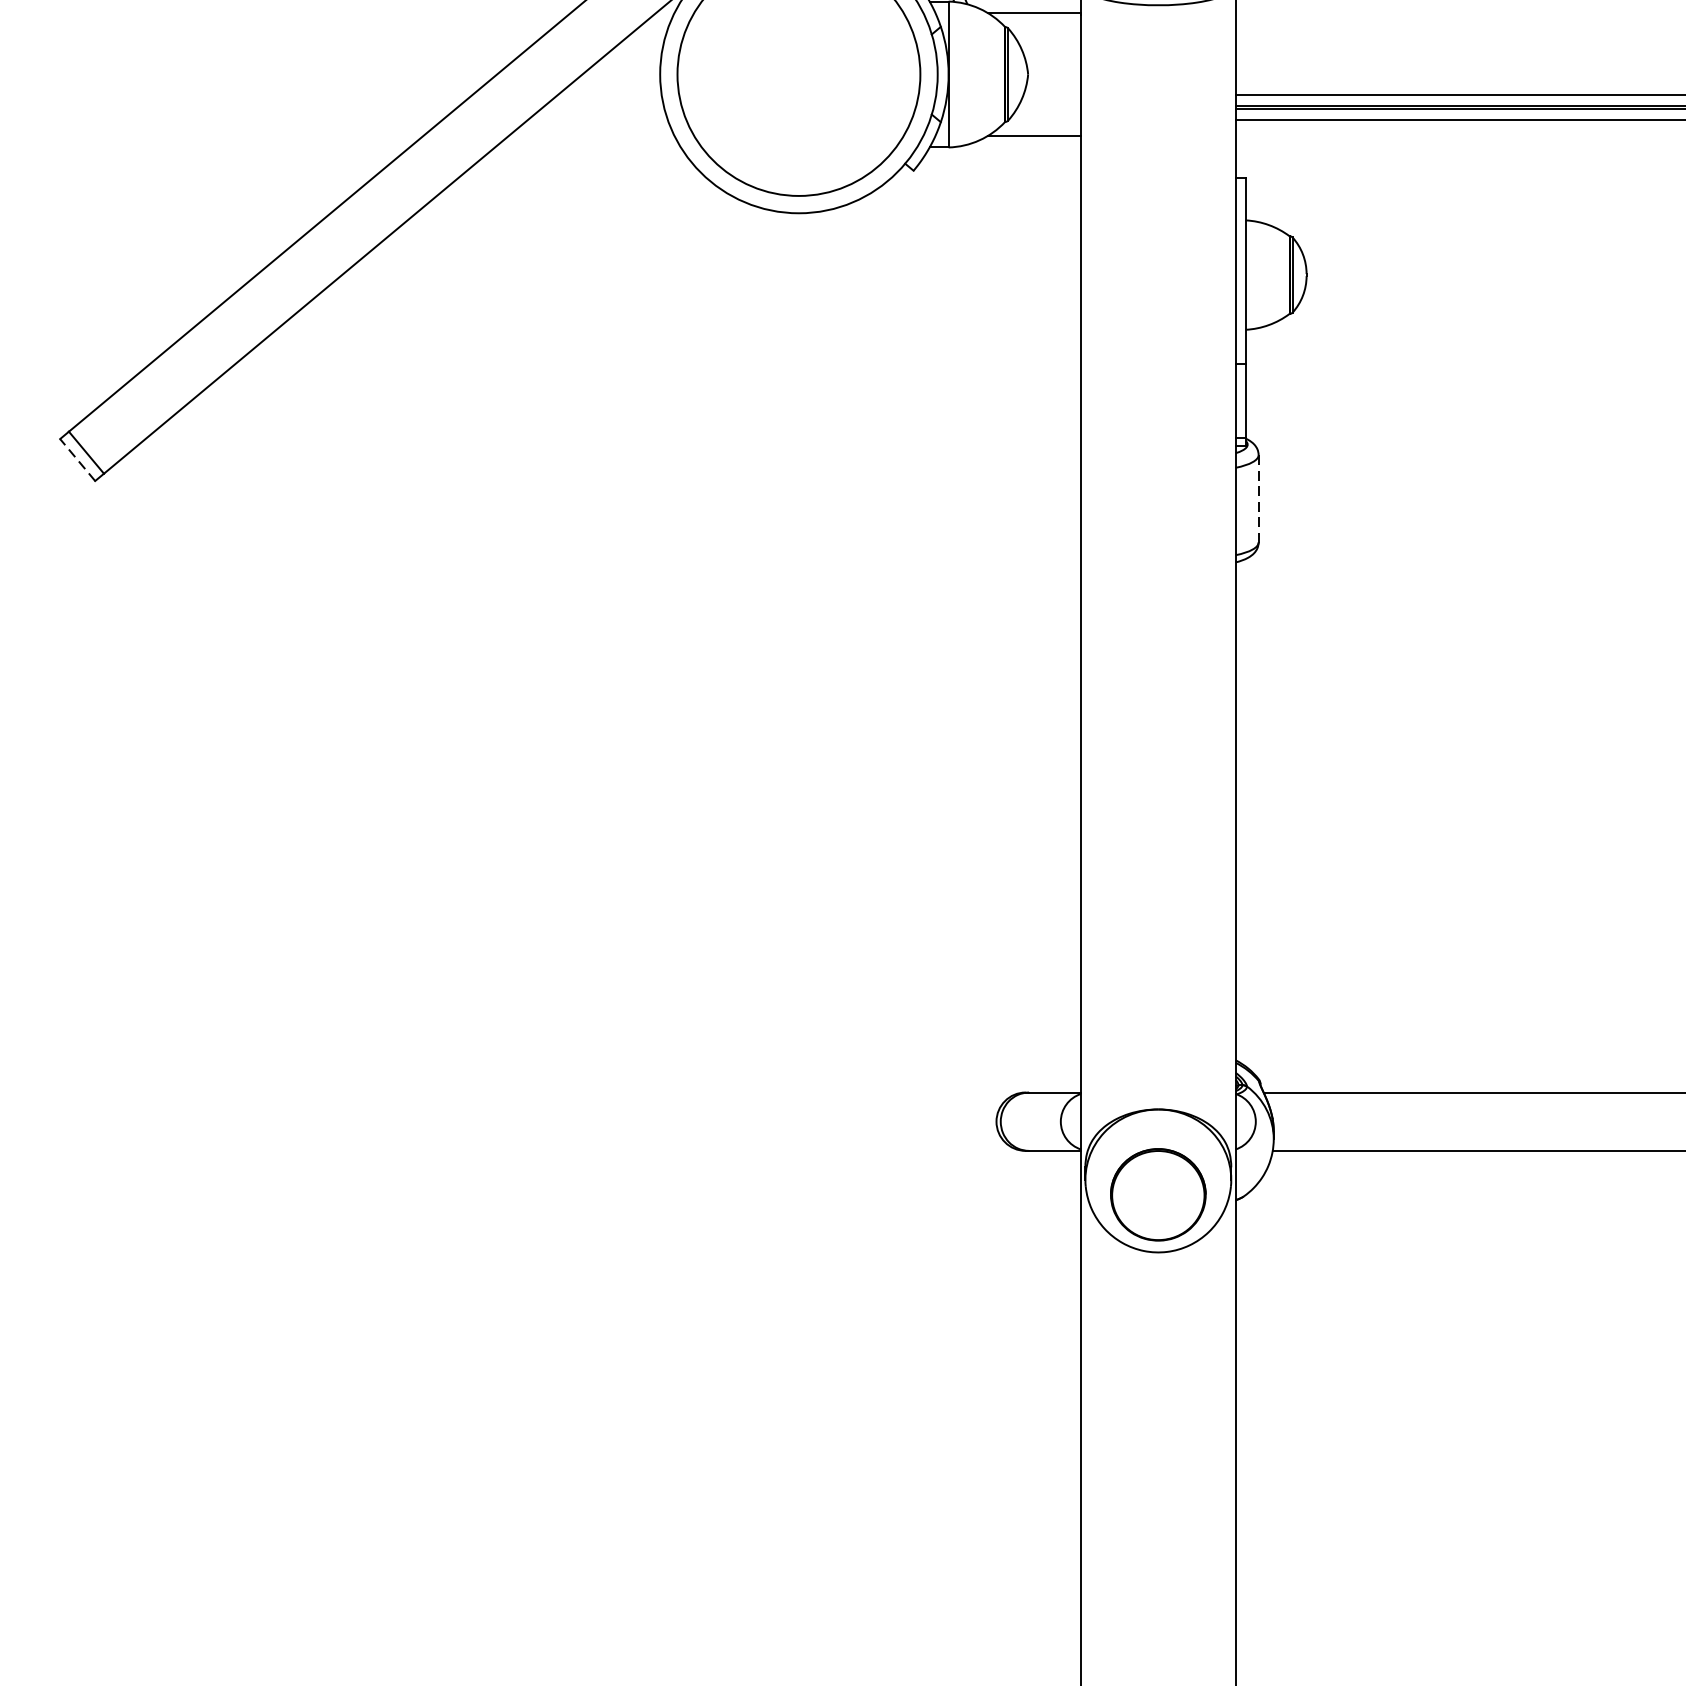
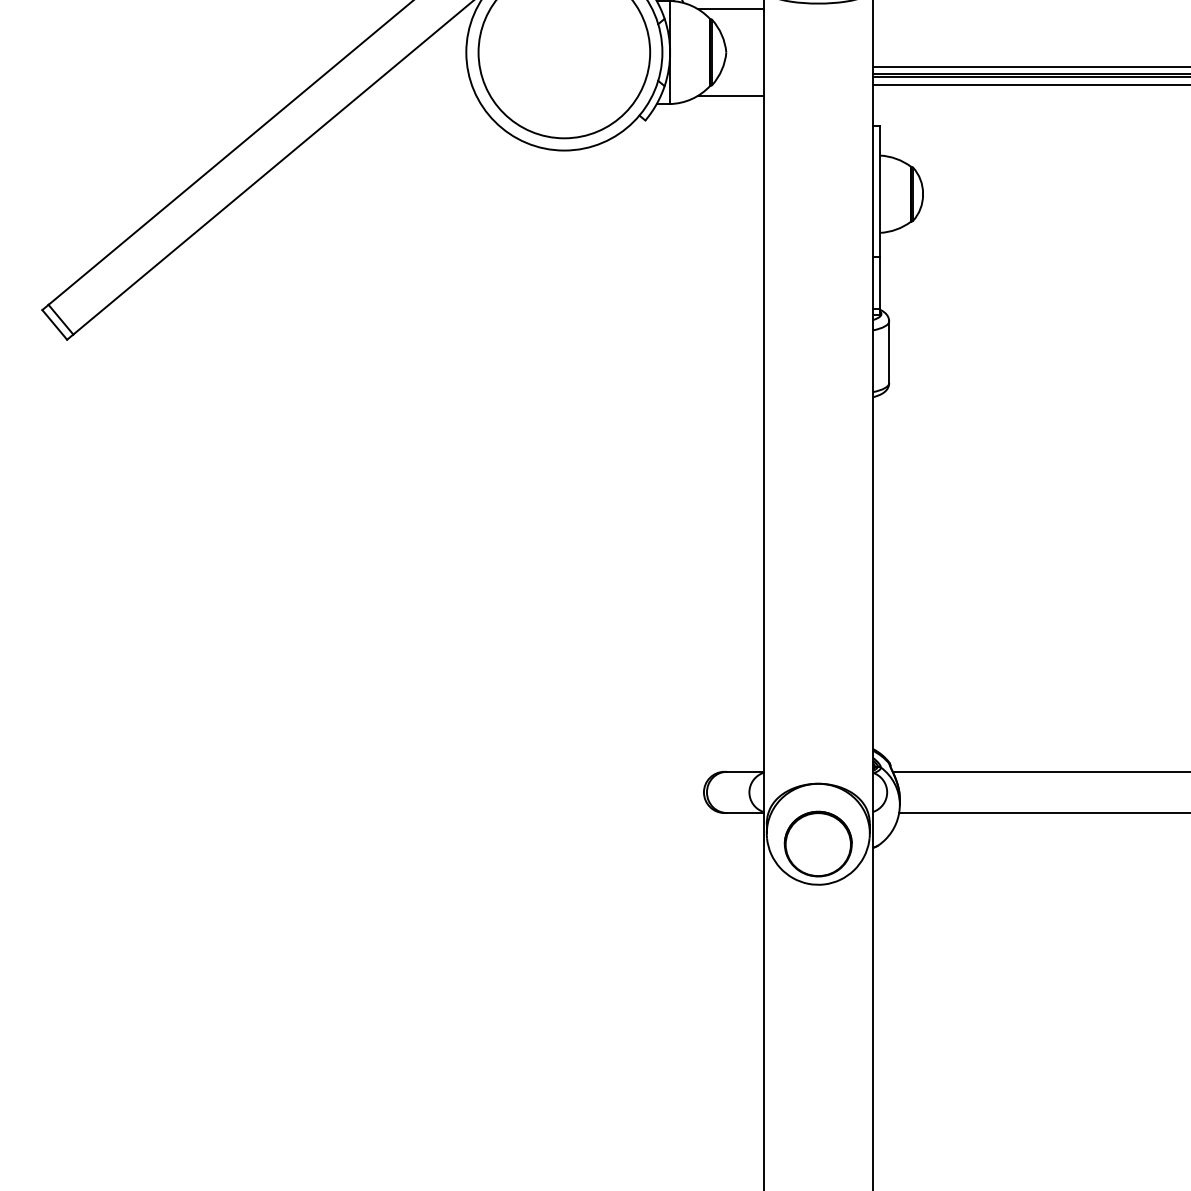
line: (77, 459) -> (54, 324), dashed -> solid
line: (1259, 499) -> (889, 352), dashed -> solid

